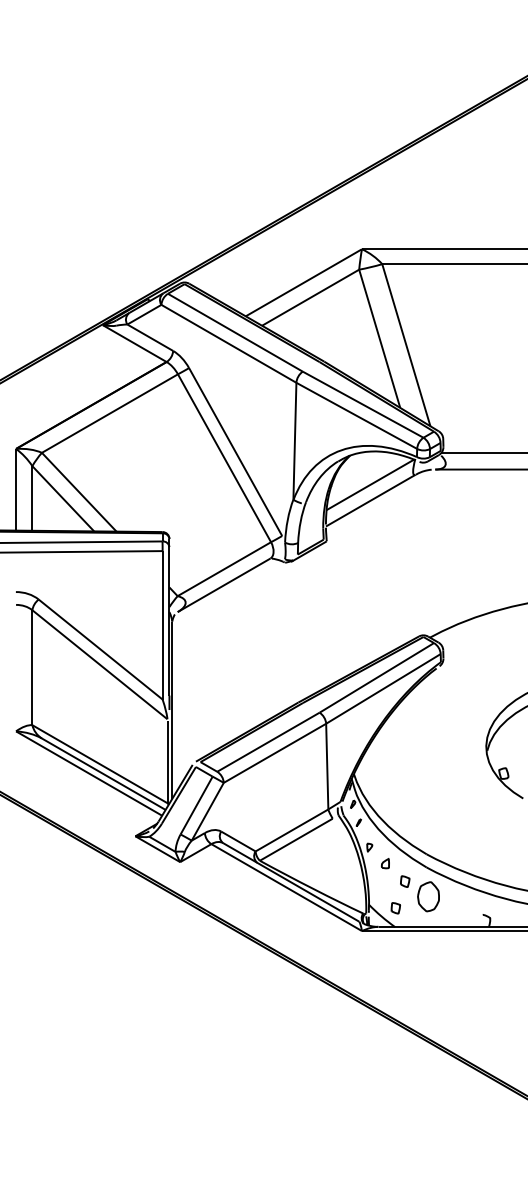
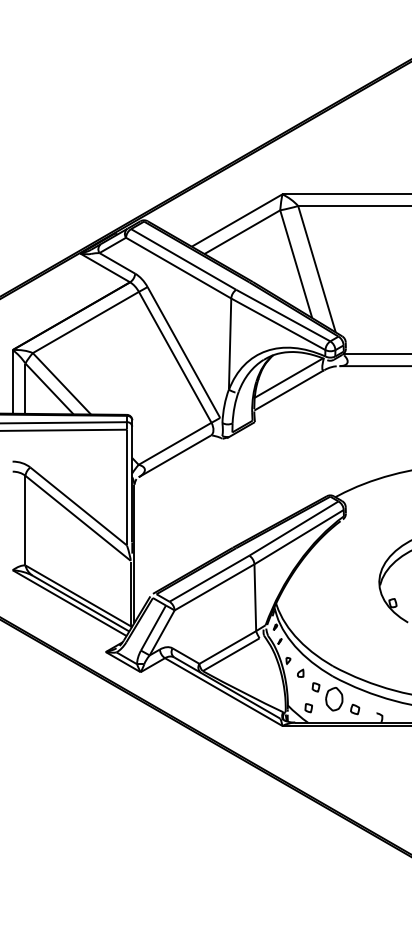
part: (455, 909) -> (355, 709), added

